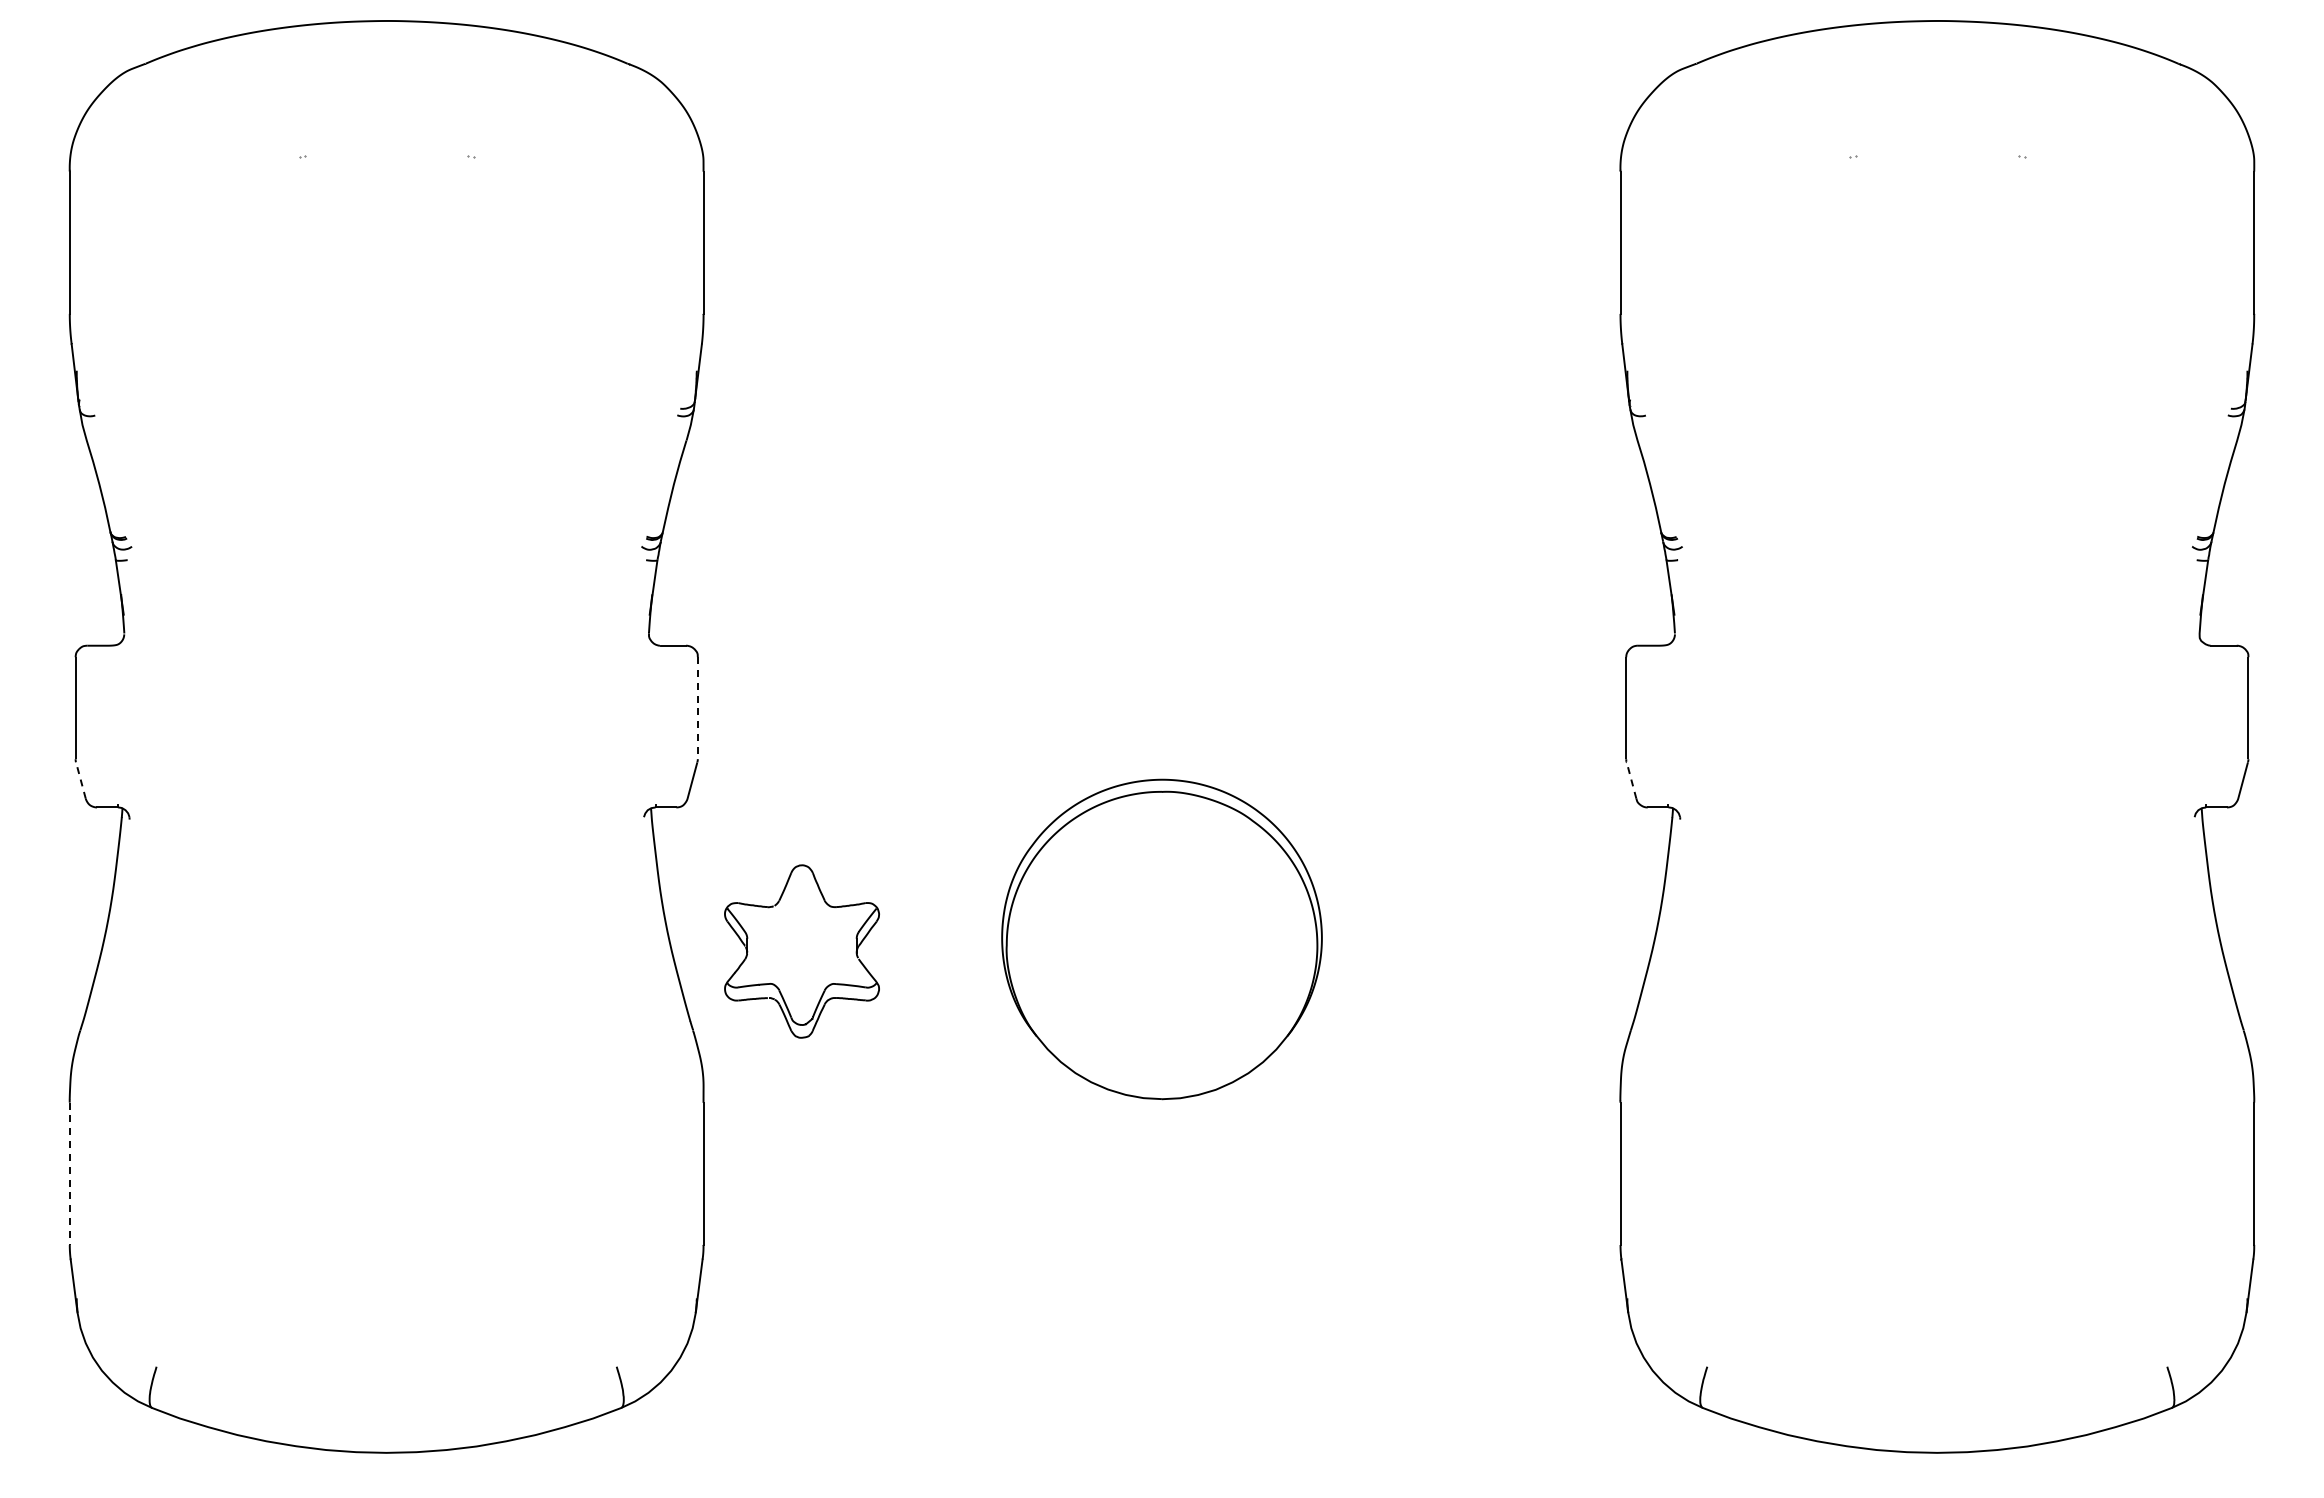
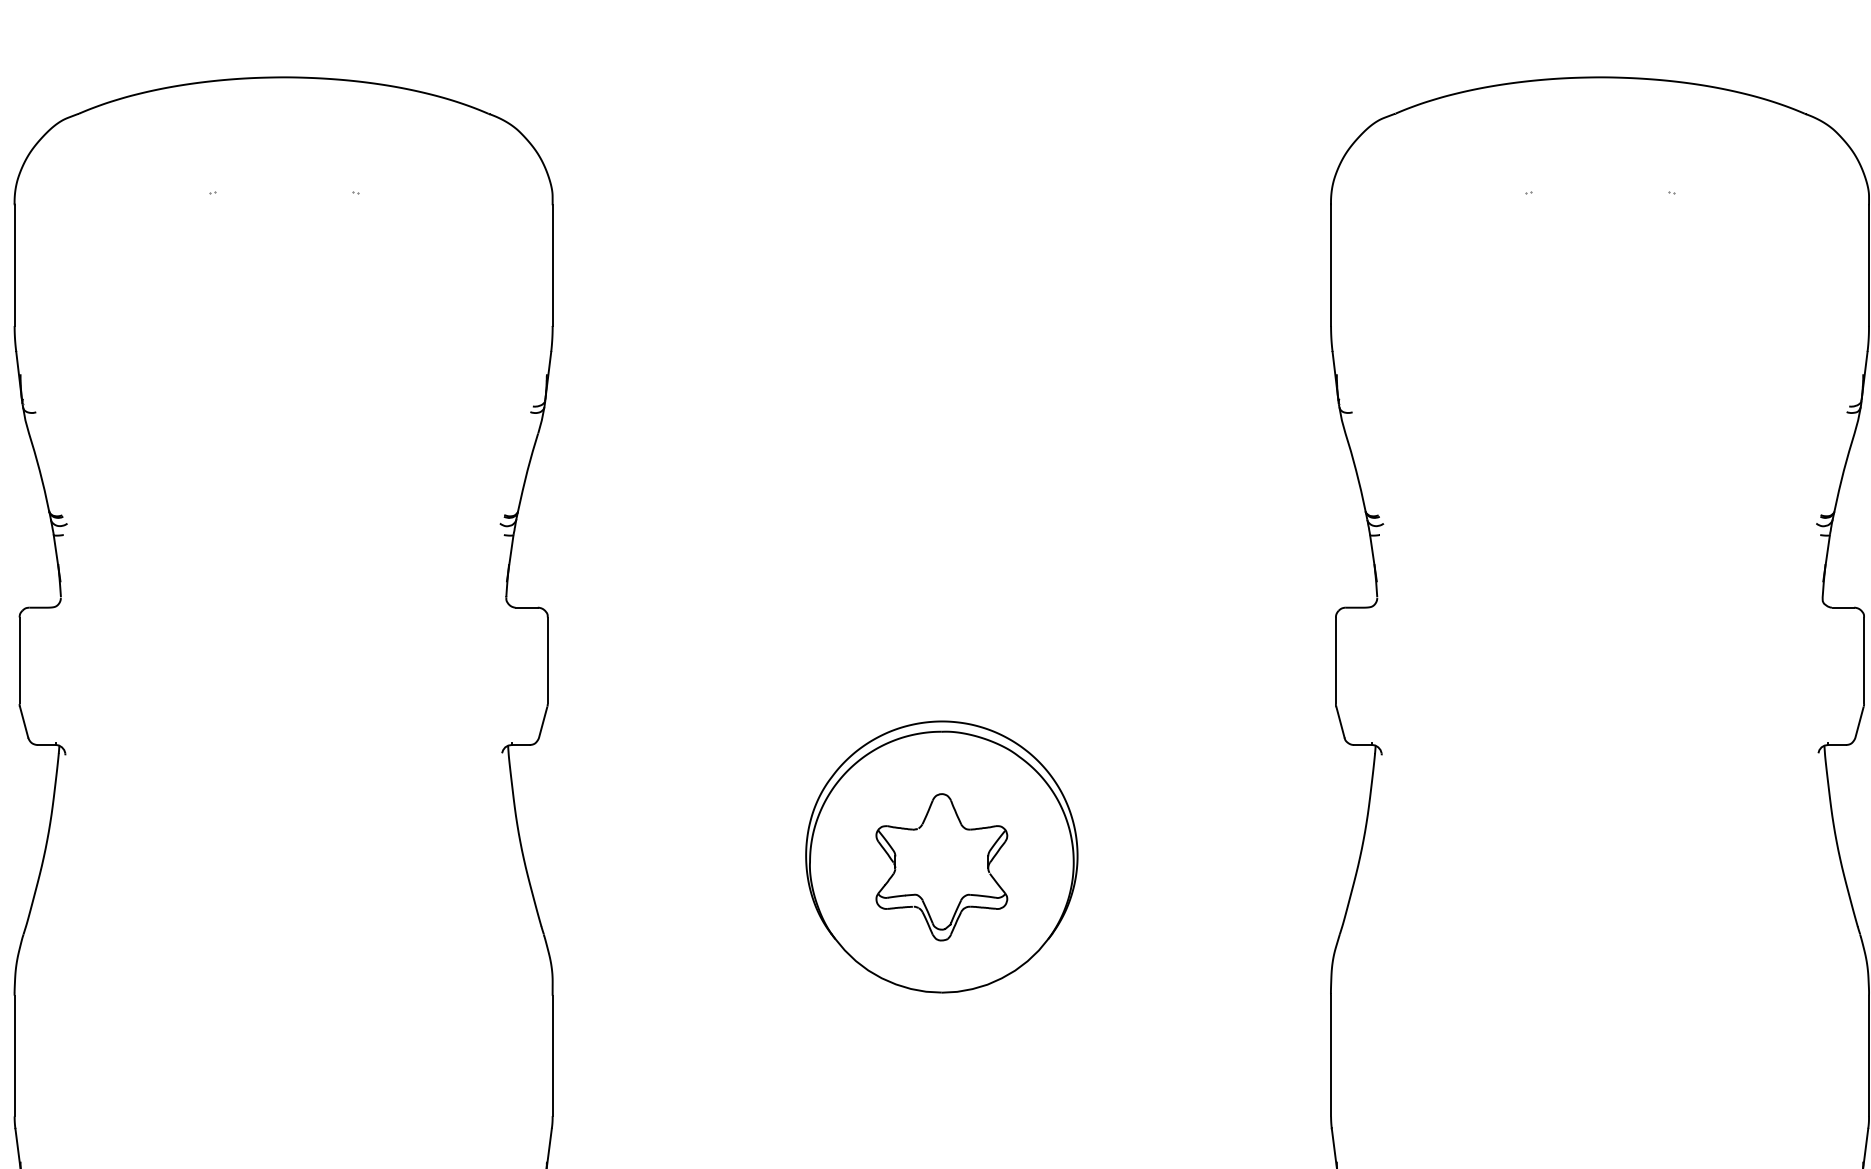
line: (697, 708) -> (547, 660), dashed -> solid
line: (80, 780) -> (23, 722), dashed -> solid
line: (1631, 780) -> (1340, 722), dashed -> solid
part: (801, 951) -> (941, 867), moved
line: (69, 1174) -> (14, 1056), dashed -> solid

